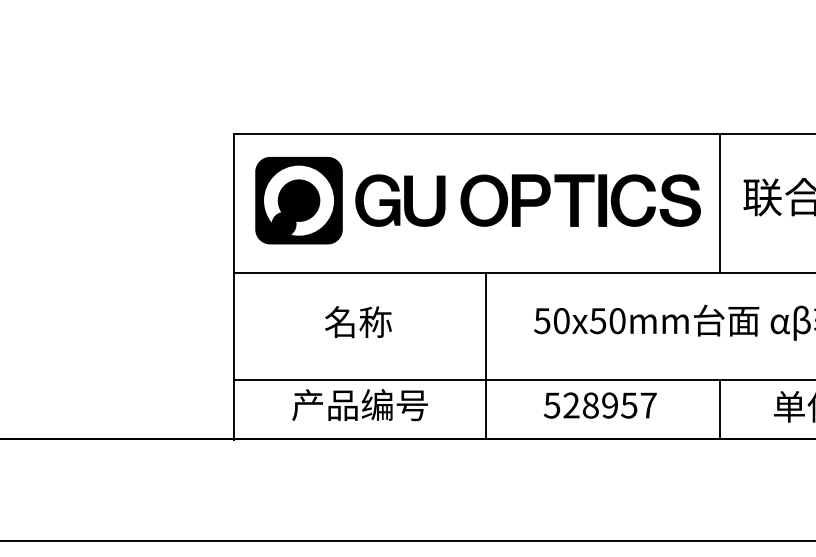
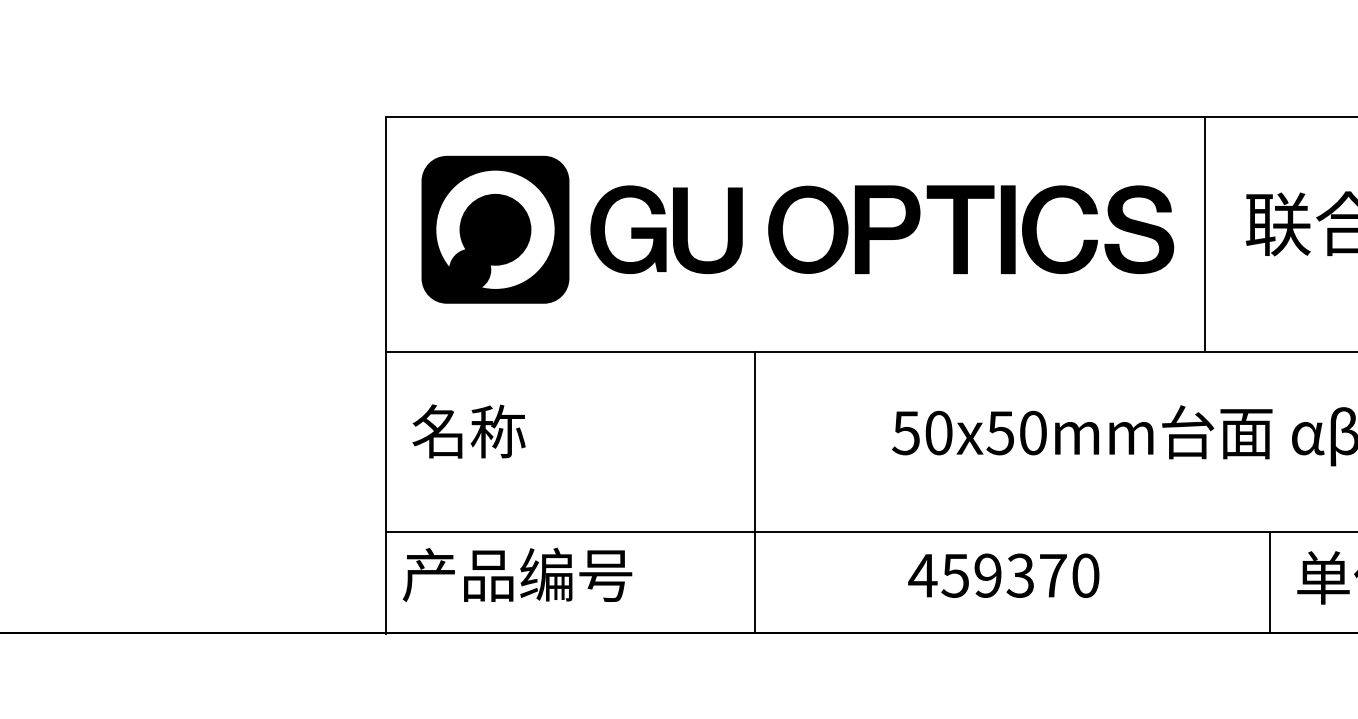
text: (358, 322) -> (469, 432), moved
line: (486, 355) -> (754, 491), moved
text: (359, 405) -> (516, 575), moved
text: (599, 405) -> (1002, 575), 528957 -> 459370
line: (719, 409) -> (1269, 582), moved

